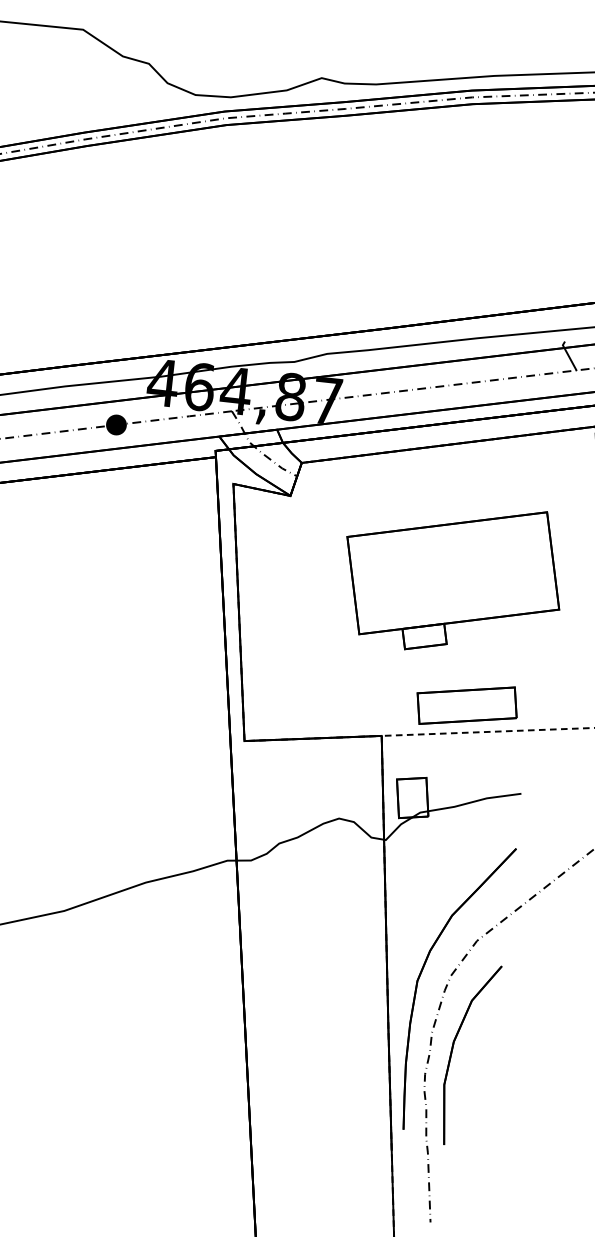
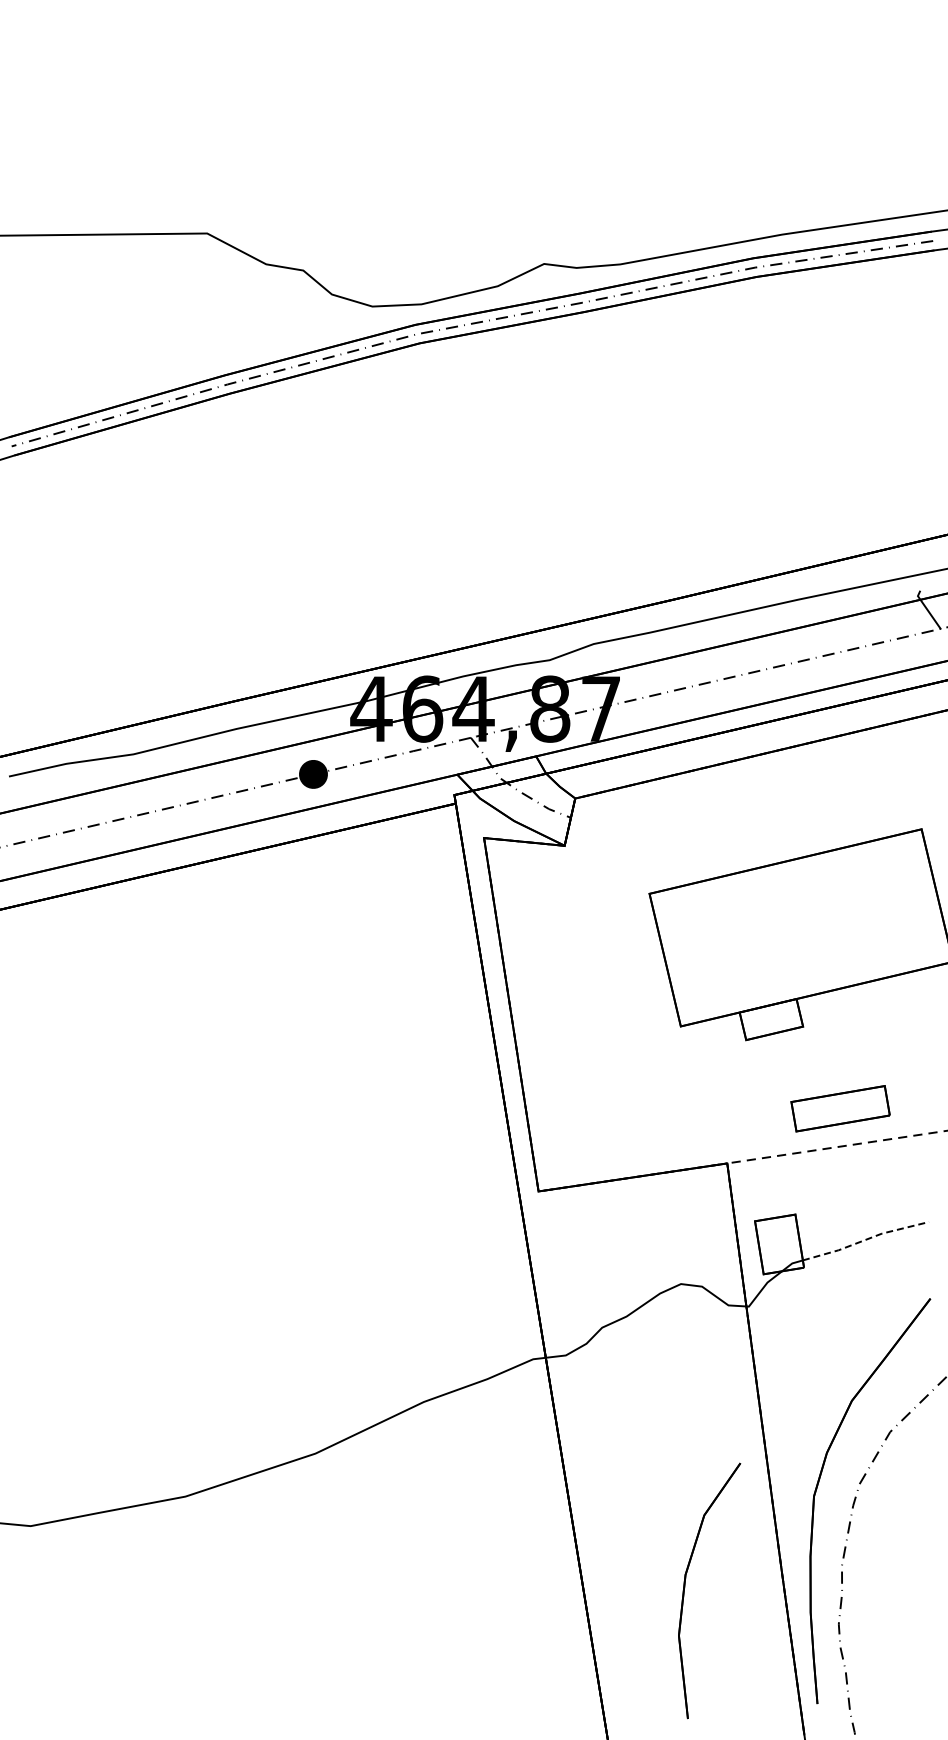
part: (467, 705) -> (840, 1108), size x0.7
line: (474, 801) -> (865, 1239), solid -> dashed
part: (452, 1050) -> (685, 1587), moved

